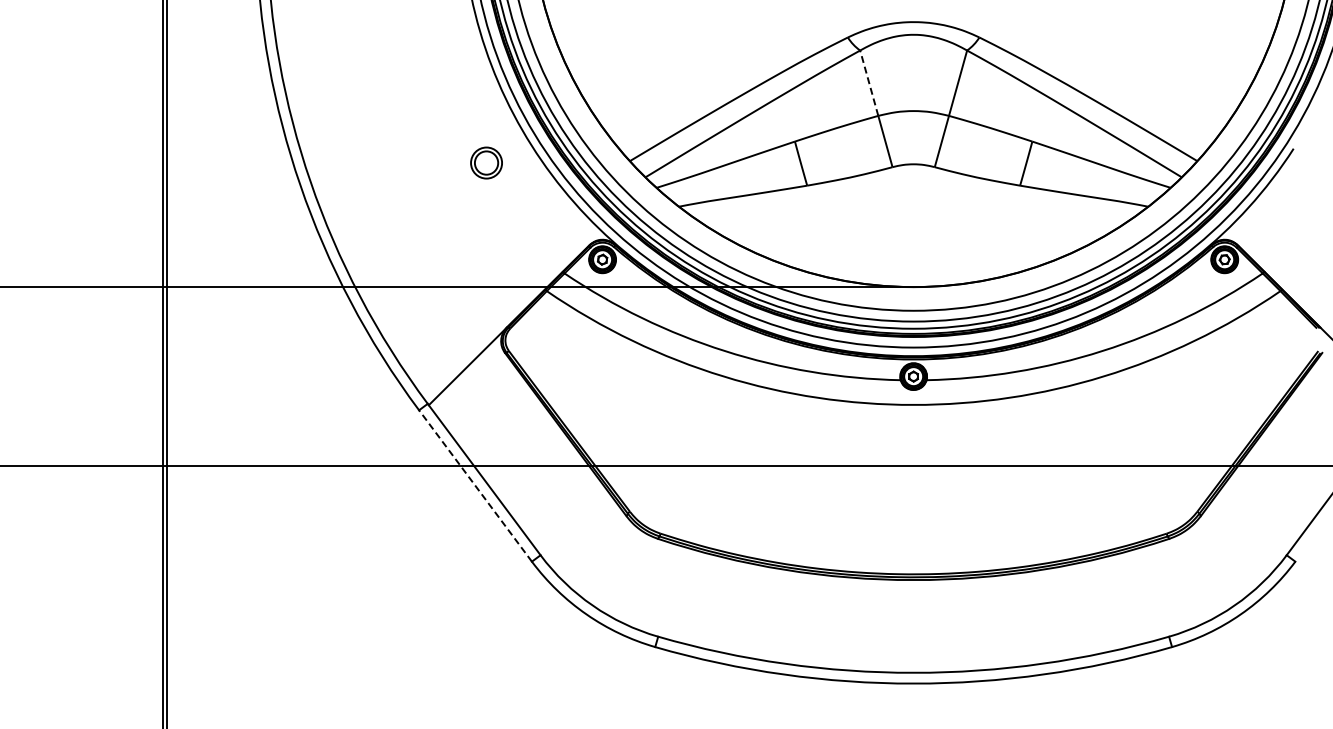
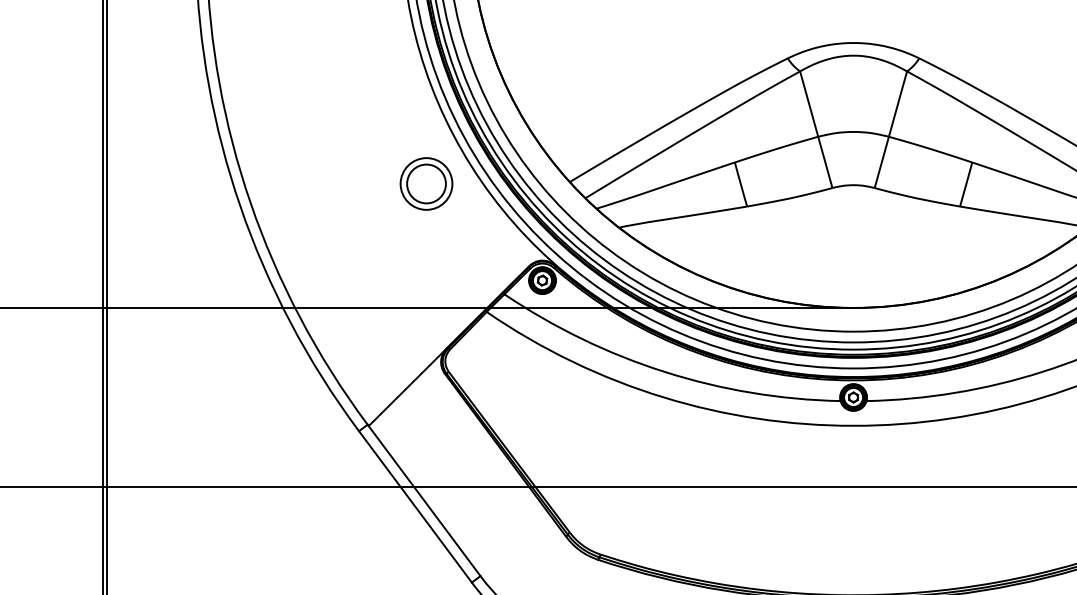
line: (869, 83) -> (809, 104), dashed -> solid
part: (486, 162) -> (426, 183), size x1.67
line: (475, 485) -> (415, 506), dashed -> solid

